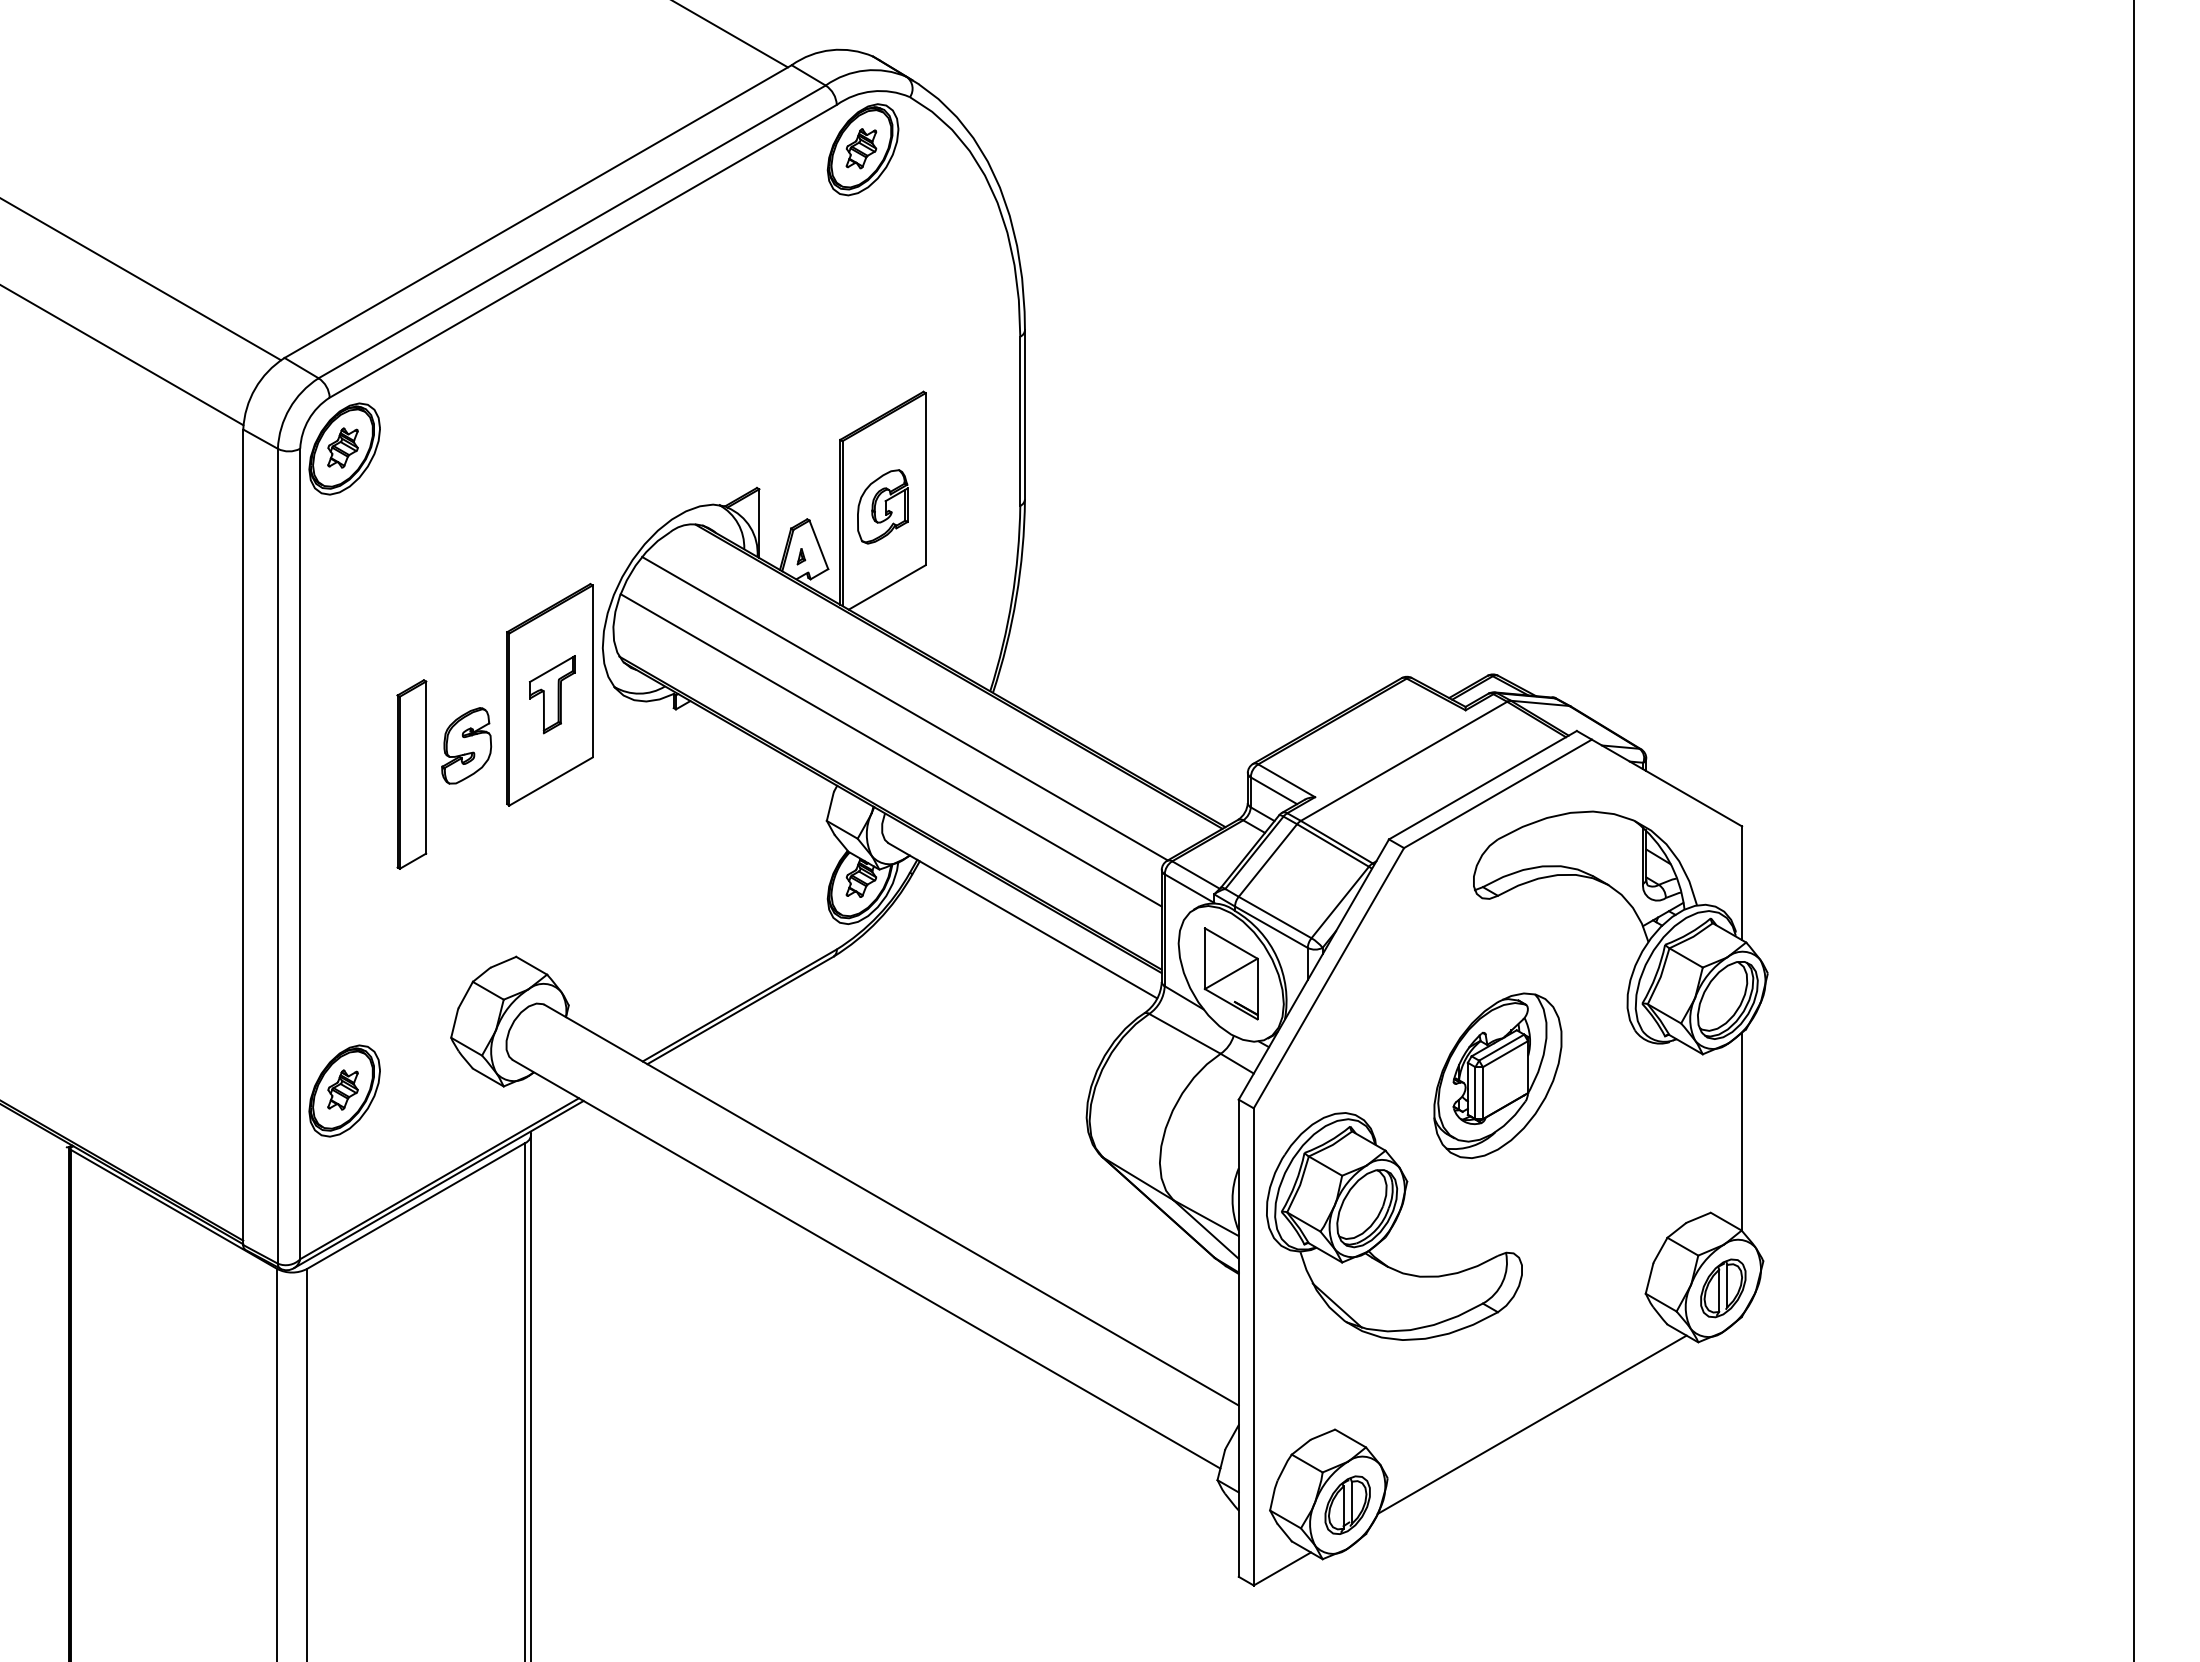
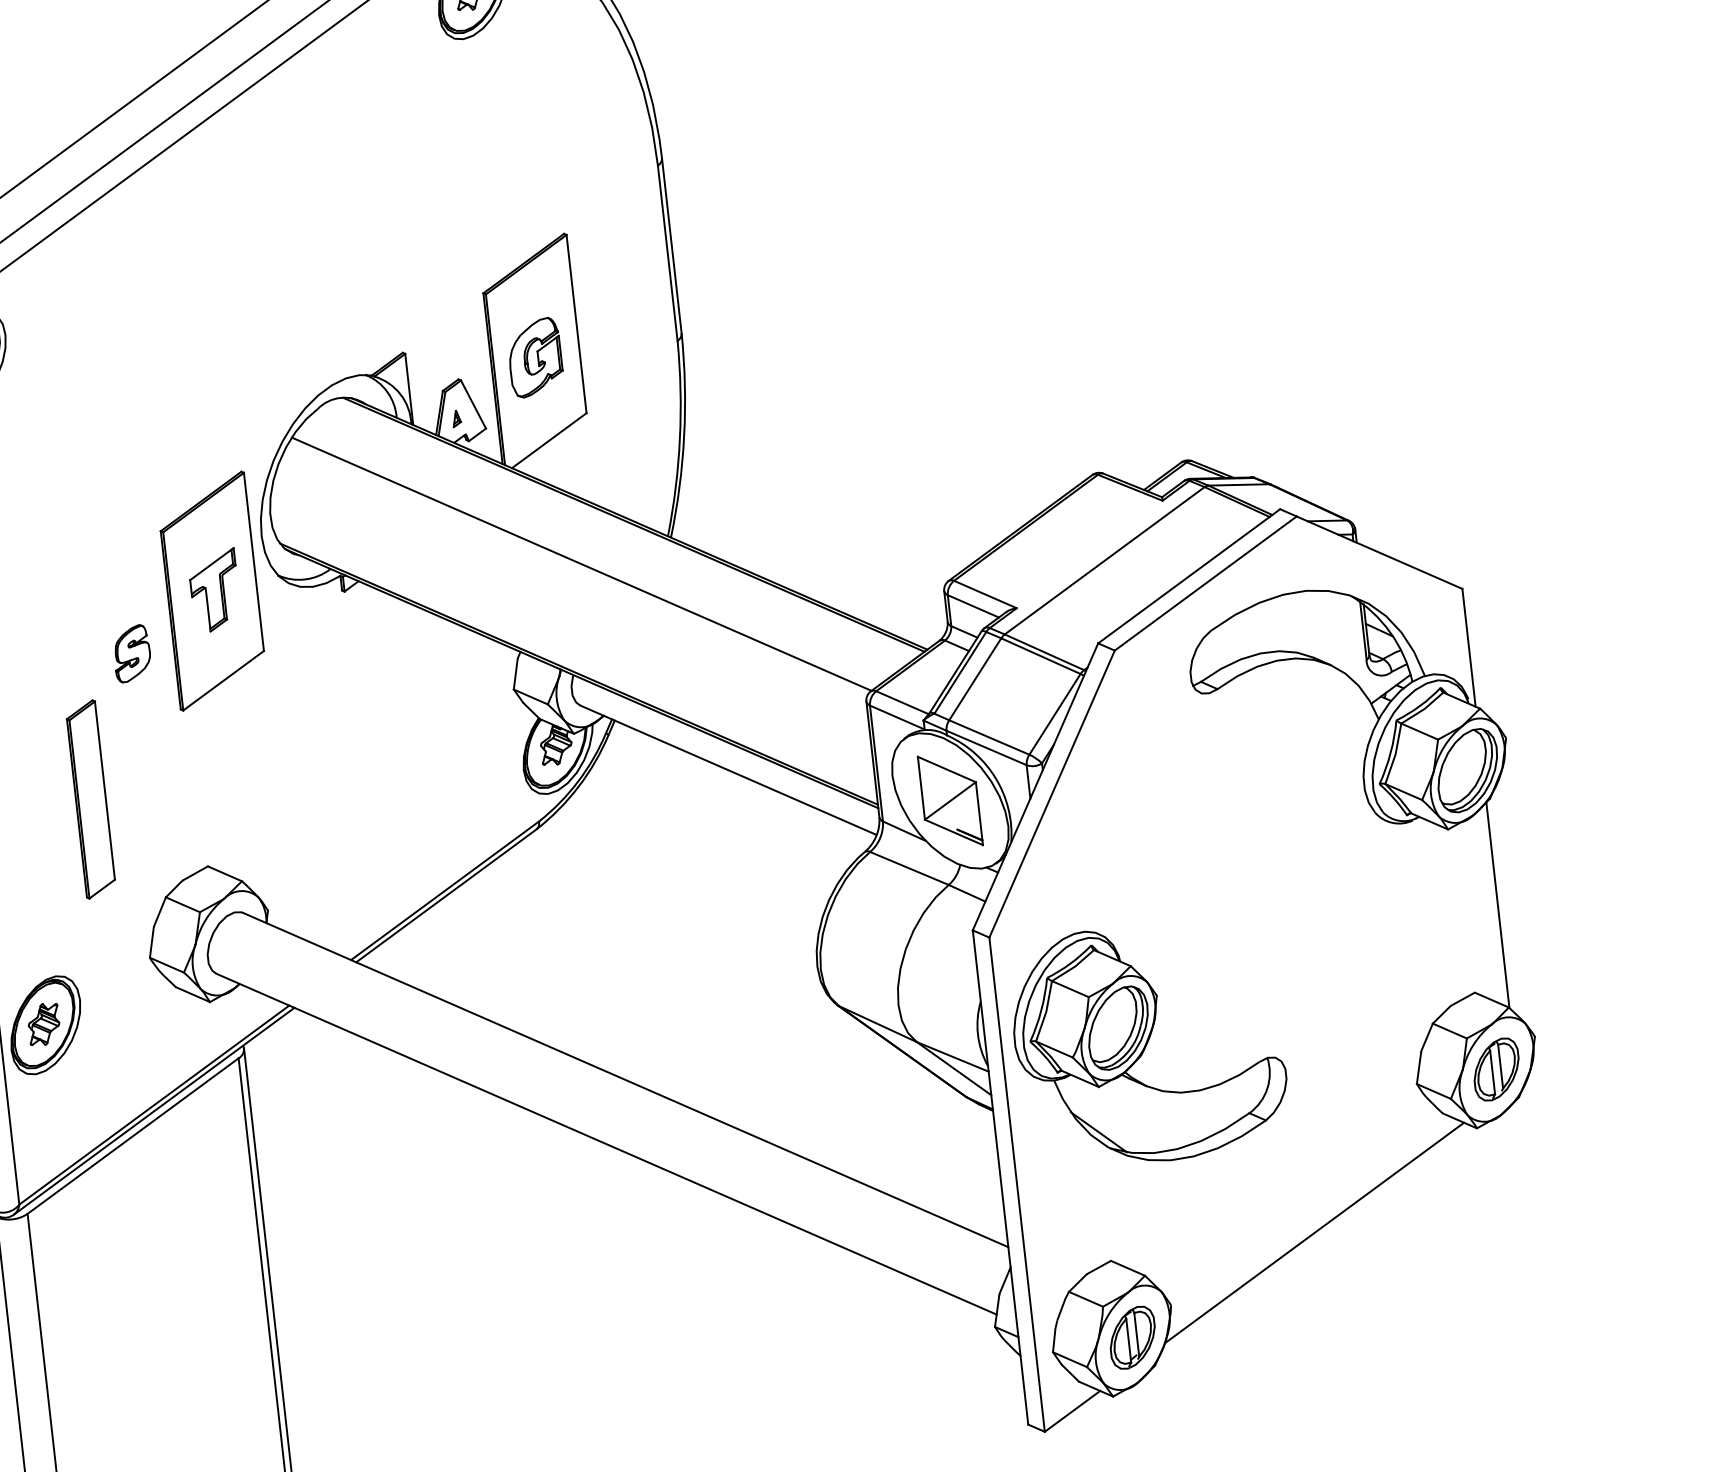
part: (466, 745) -> (131, 653), size x0.7
line: (890, 750) -> (571, 609), removed
part: (411, 774) -> (90, 799), moved
part: (1497, 1075) -> (1237, 875), removed

